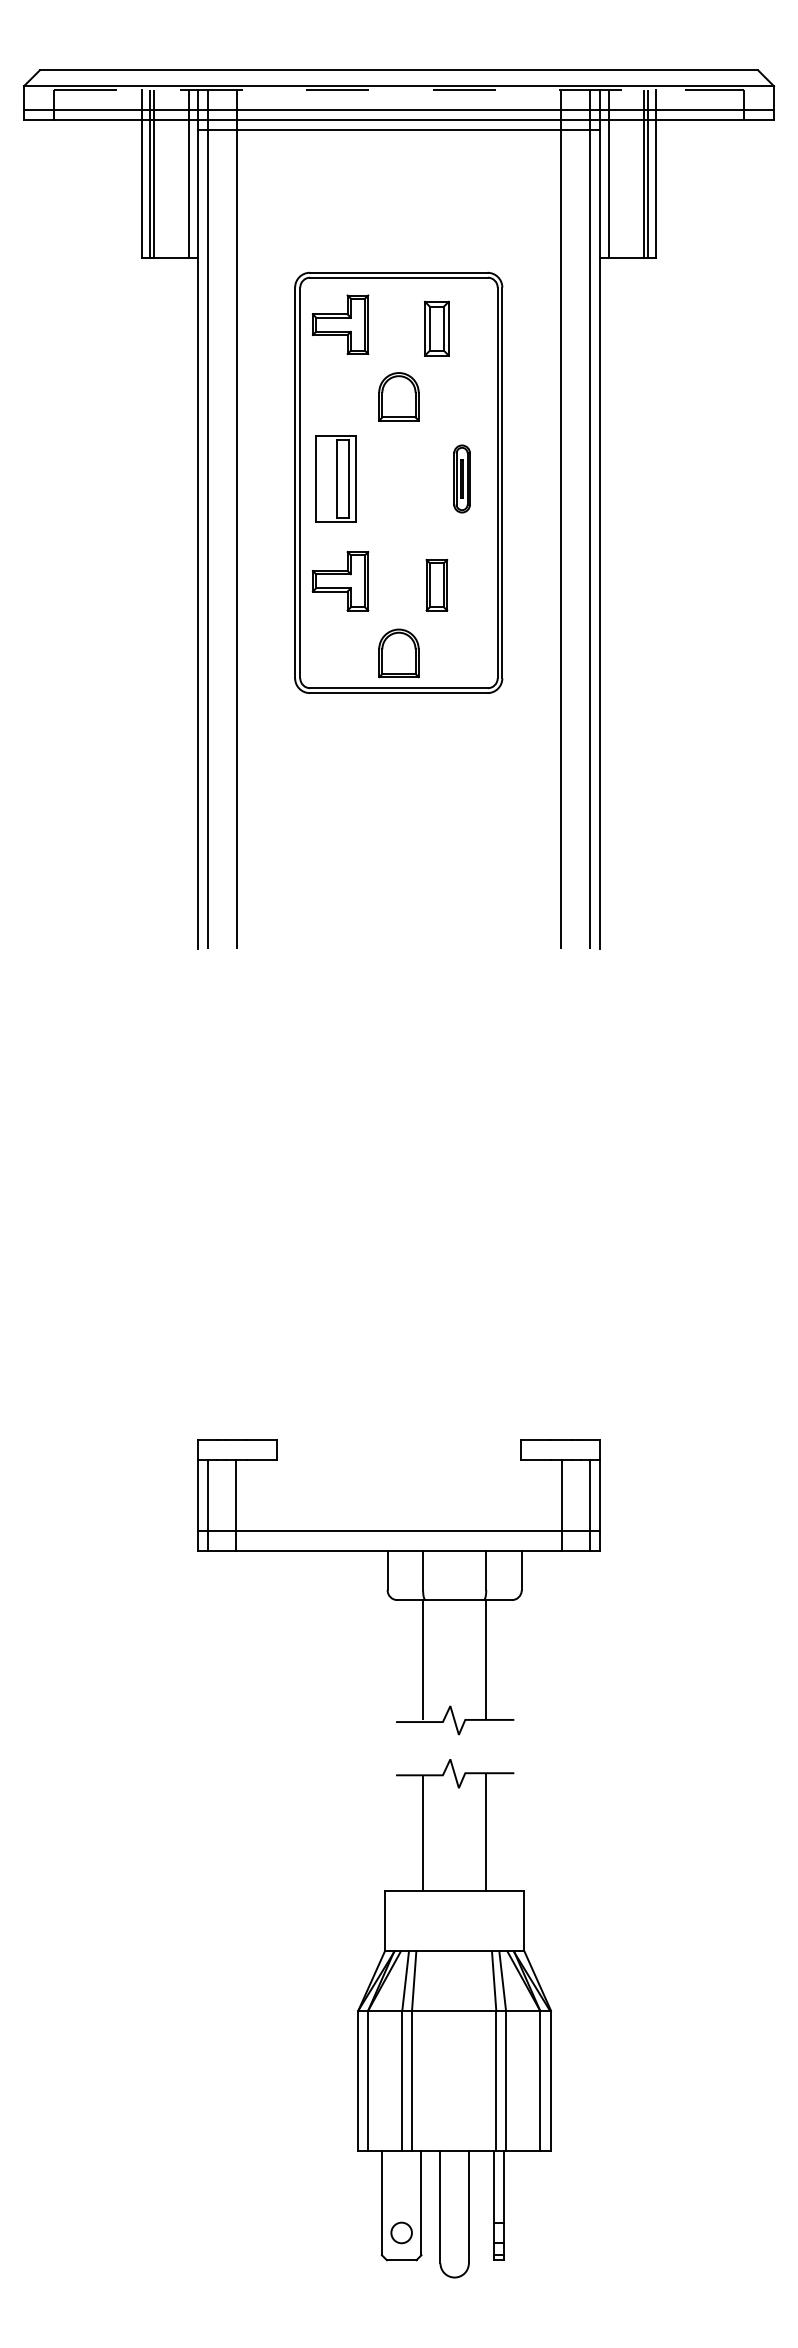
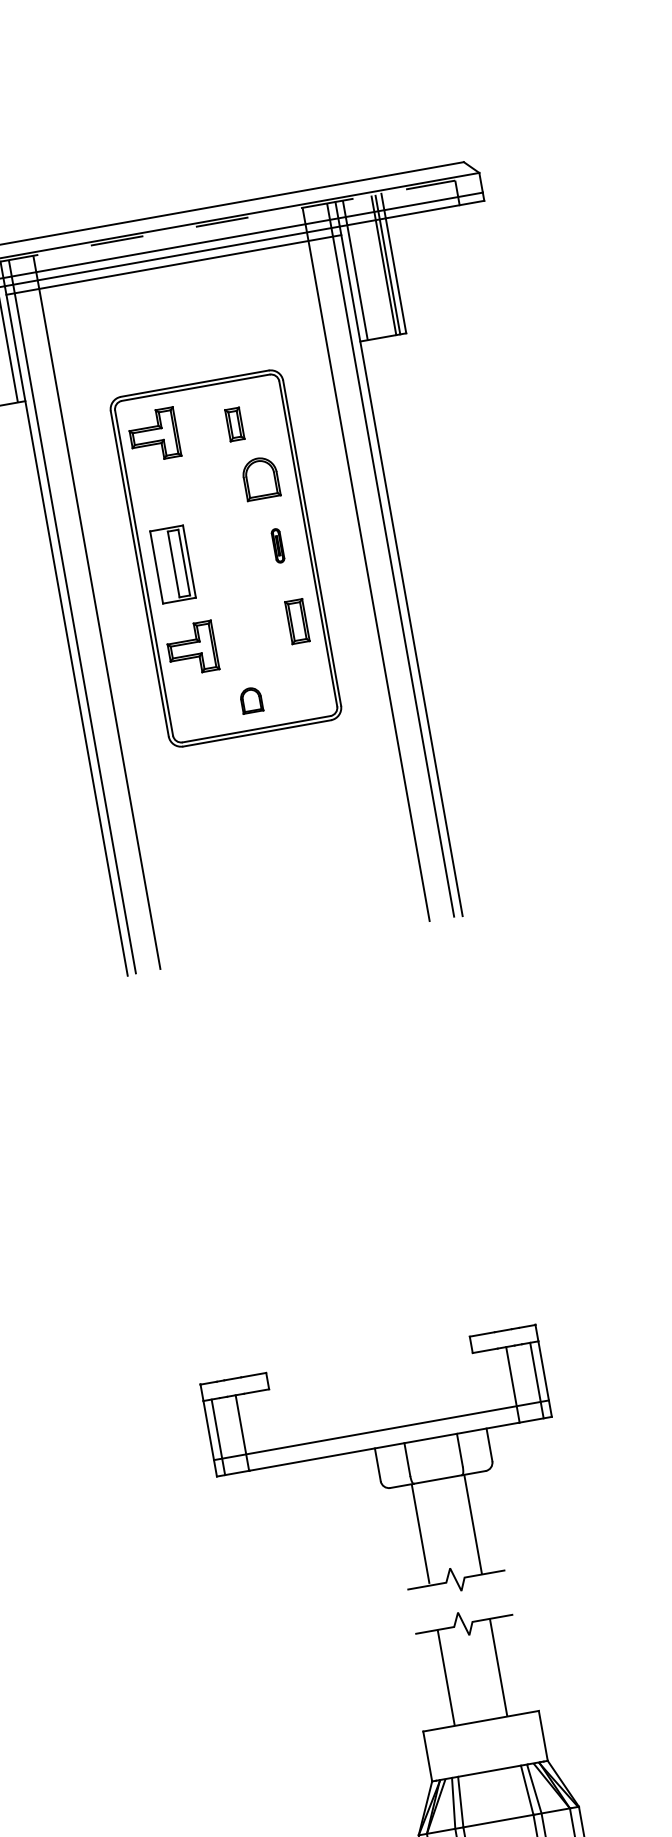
part: (436, 328) -> (234, 424), size x0.7
part: (398, 396) -> (260, 478), moved
part: (461, 478) -> (277, 545), size x0.6
part: (436, 584) -> (296, 621), moved
part: (398, 653) -> (251, 700), size x0.6

